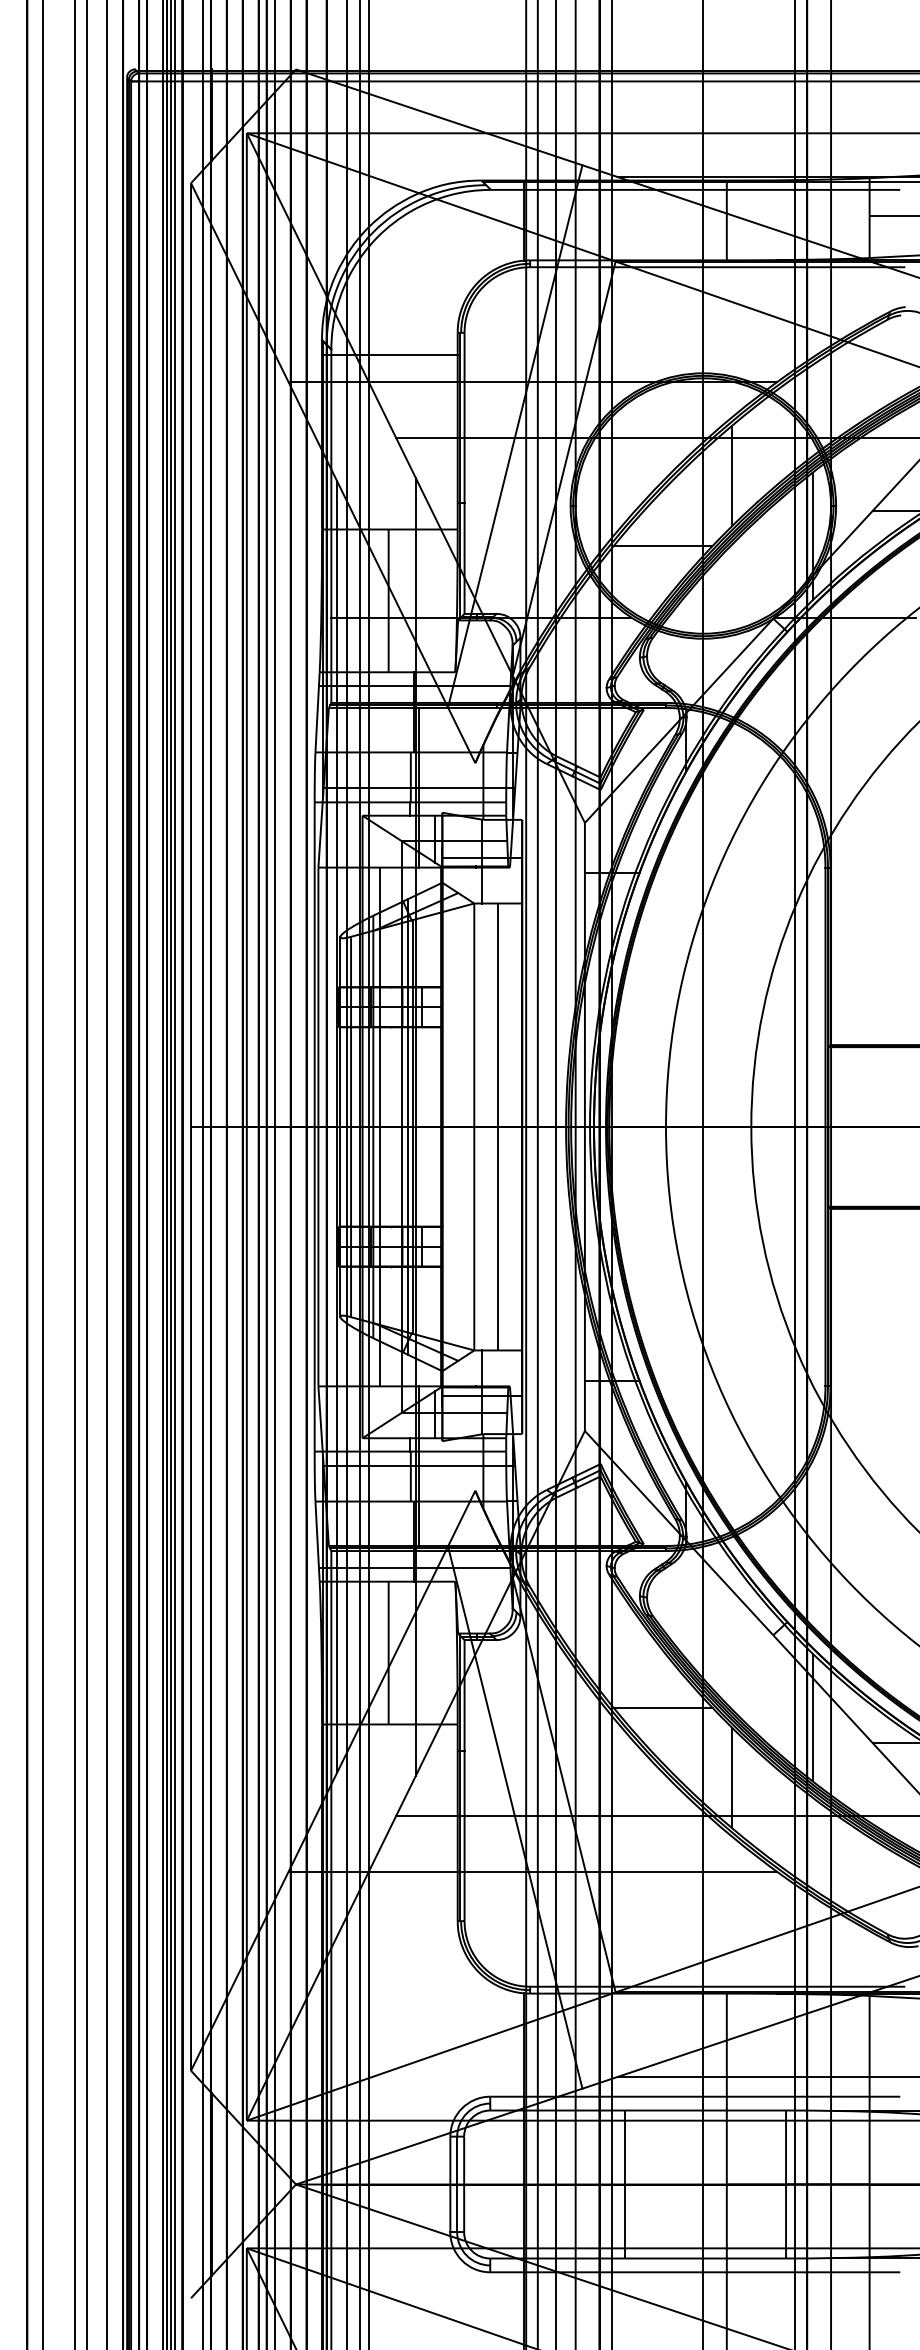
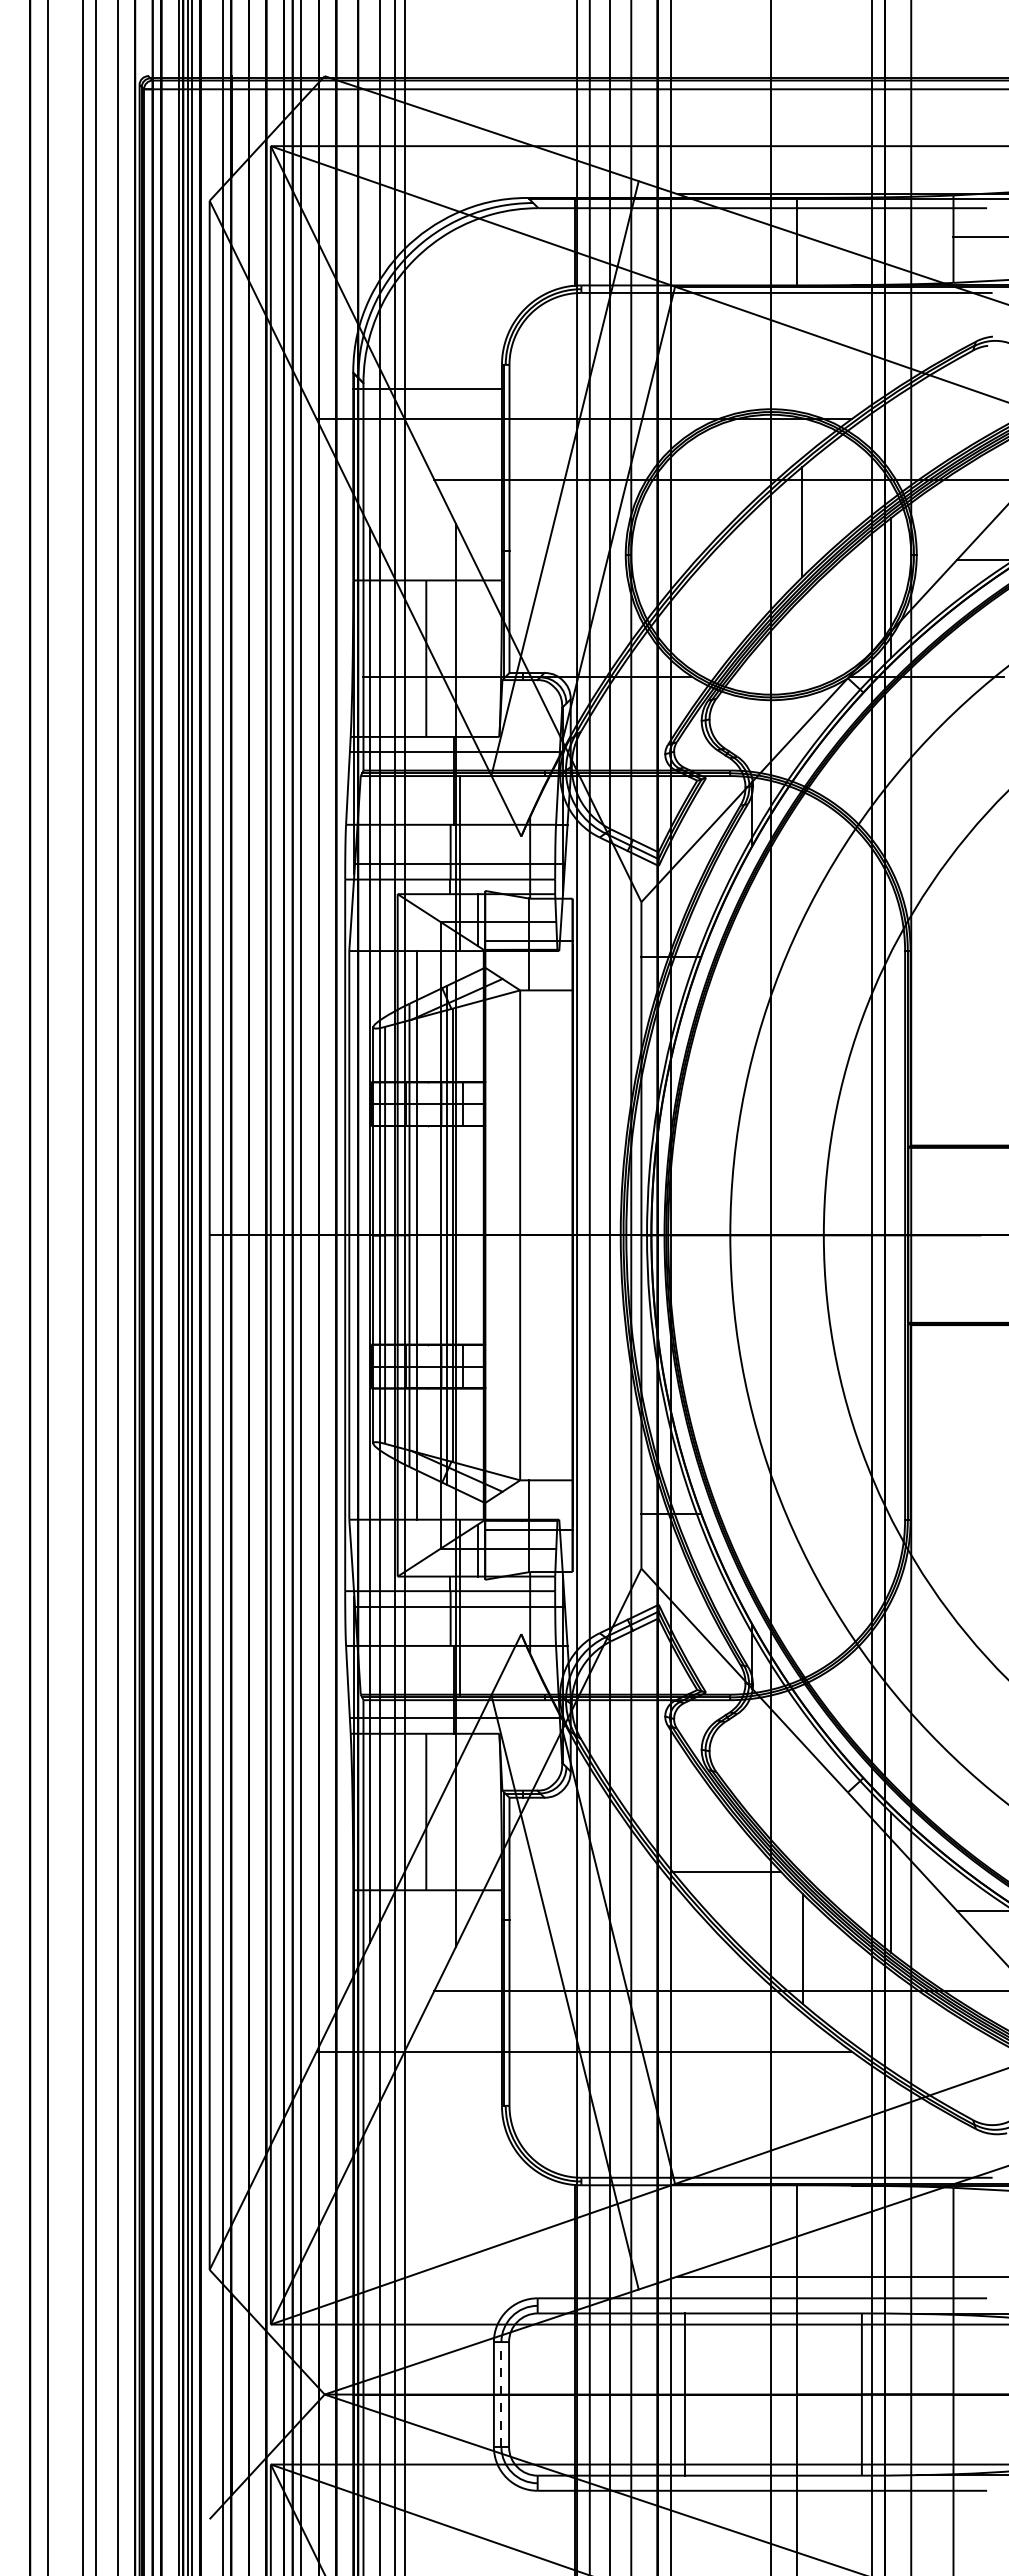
line: (662, 545) -> (726, 598), removed
line: (498, 1127) -> (546, 1235), removed
line: (457, 2184) -> (501, 2394), solid -> dashed

